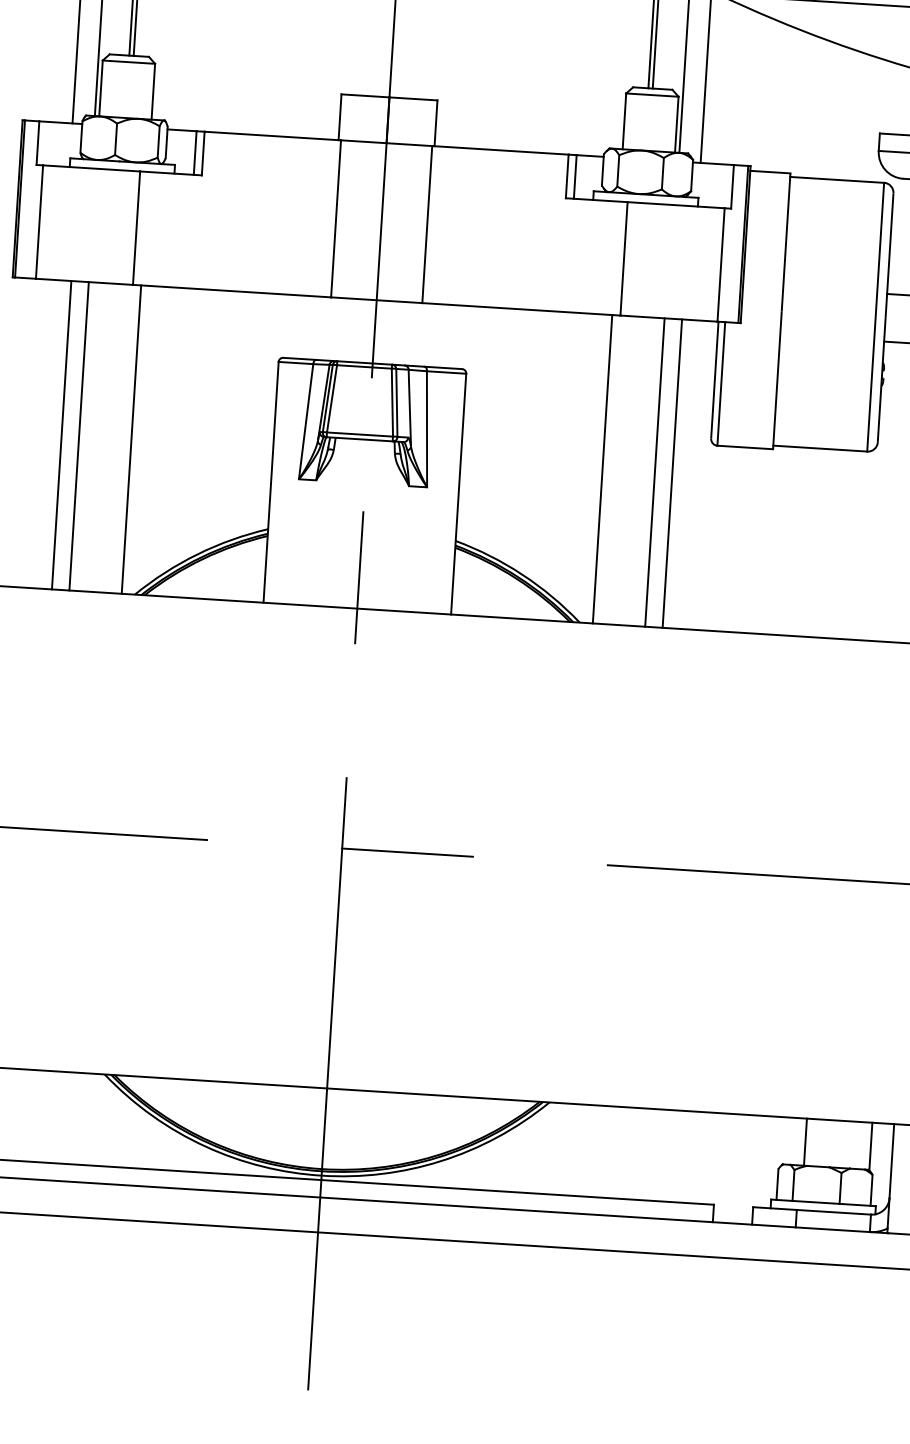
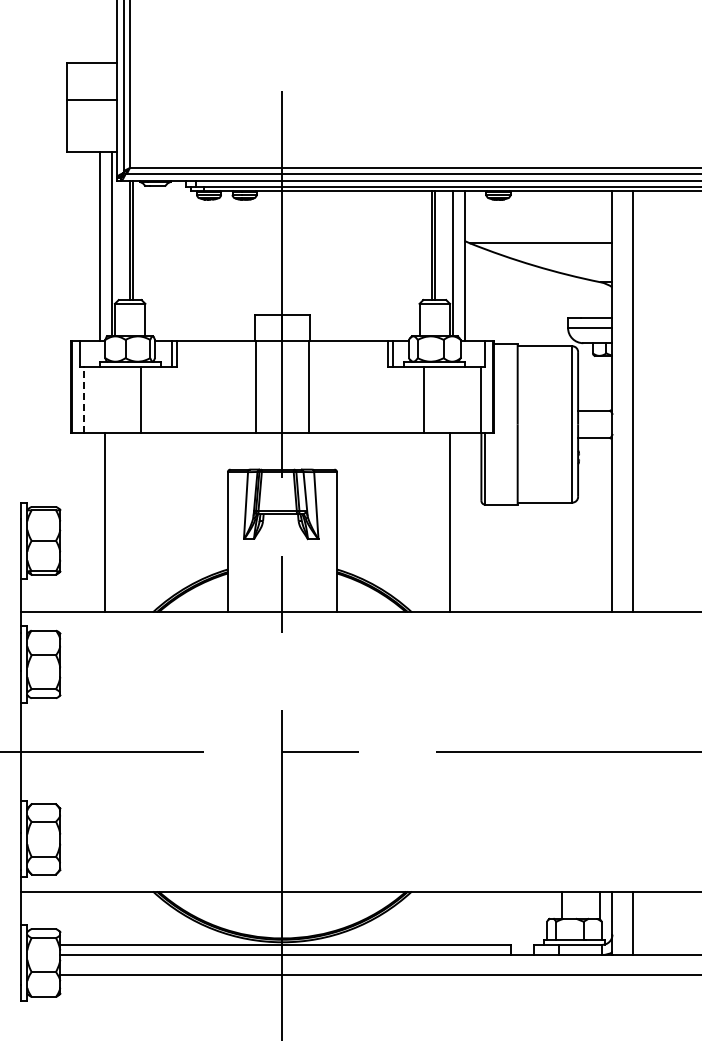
line: (40, 221) -> (84, 399), solid -> dashed
line: (78, 436) -> (114, 522), removed
line: (131, 439) -> (145, 522), removed
line: (602, 469) -> (419, 522), removed
line: (672, 473) -> (460, 522), removed

